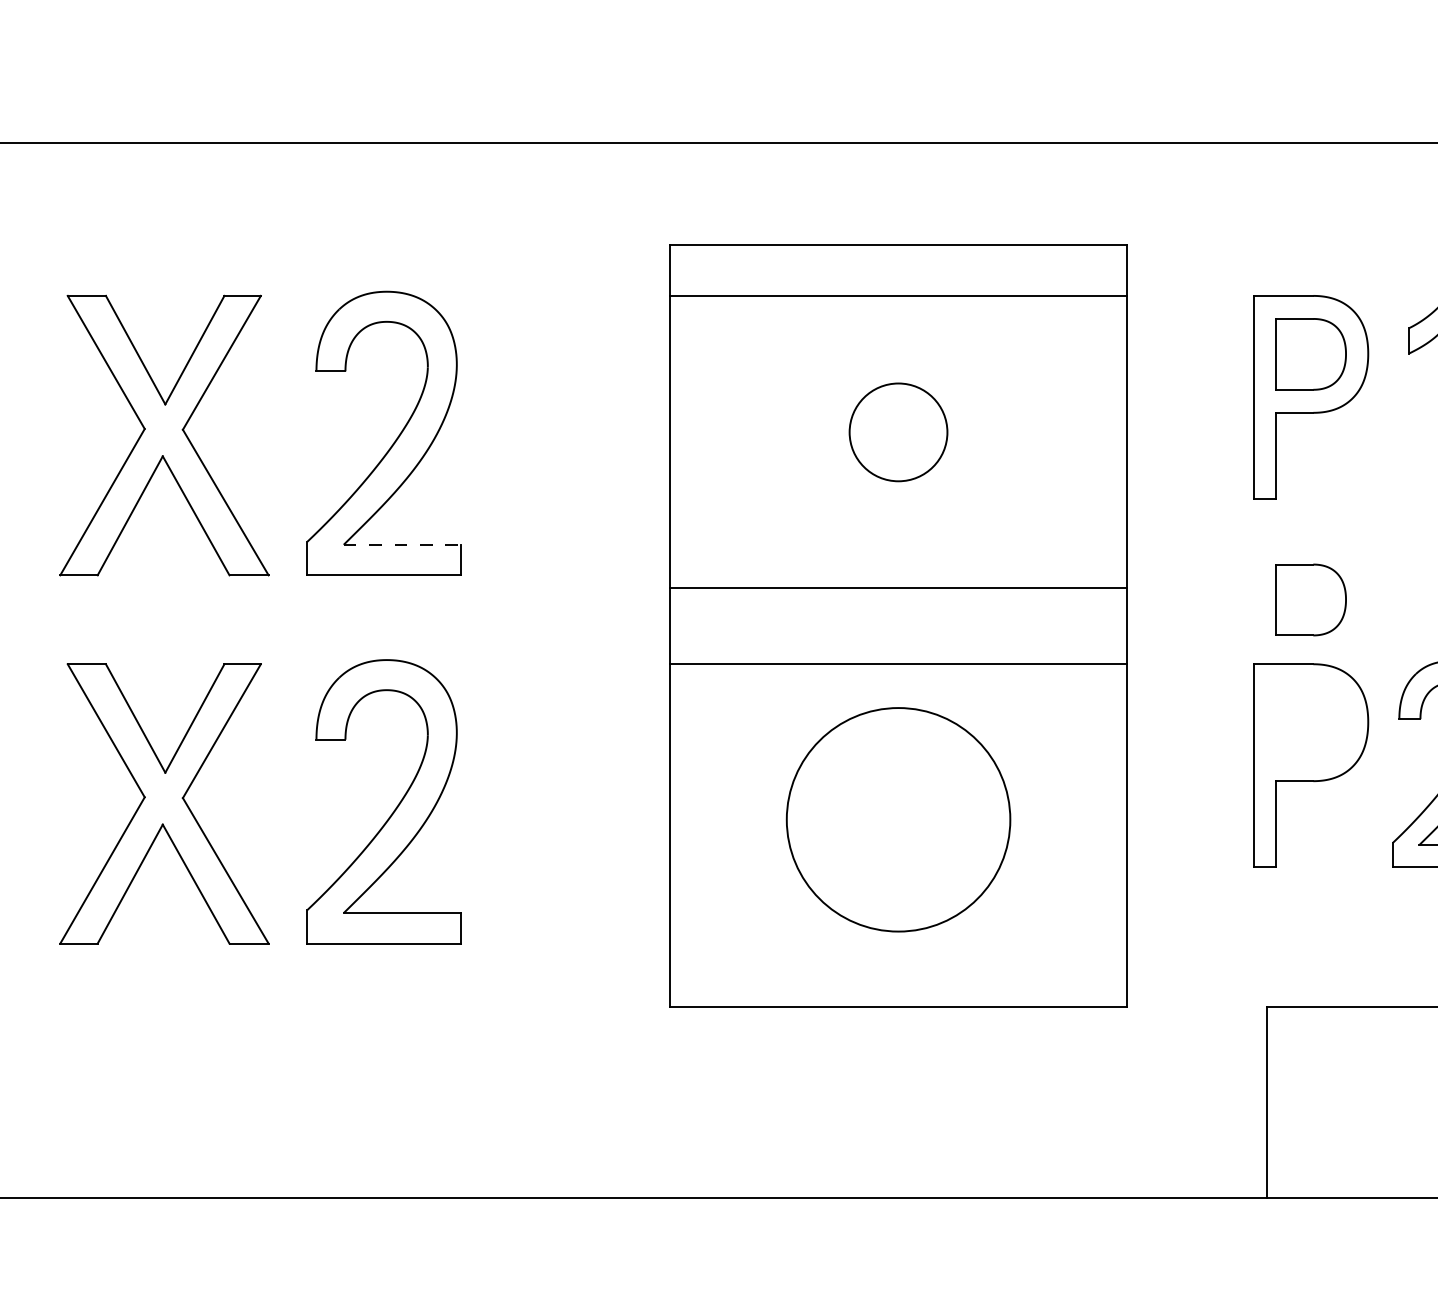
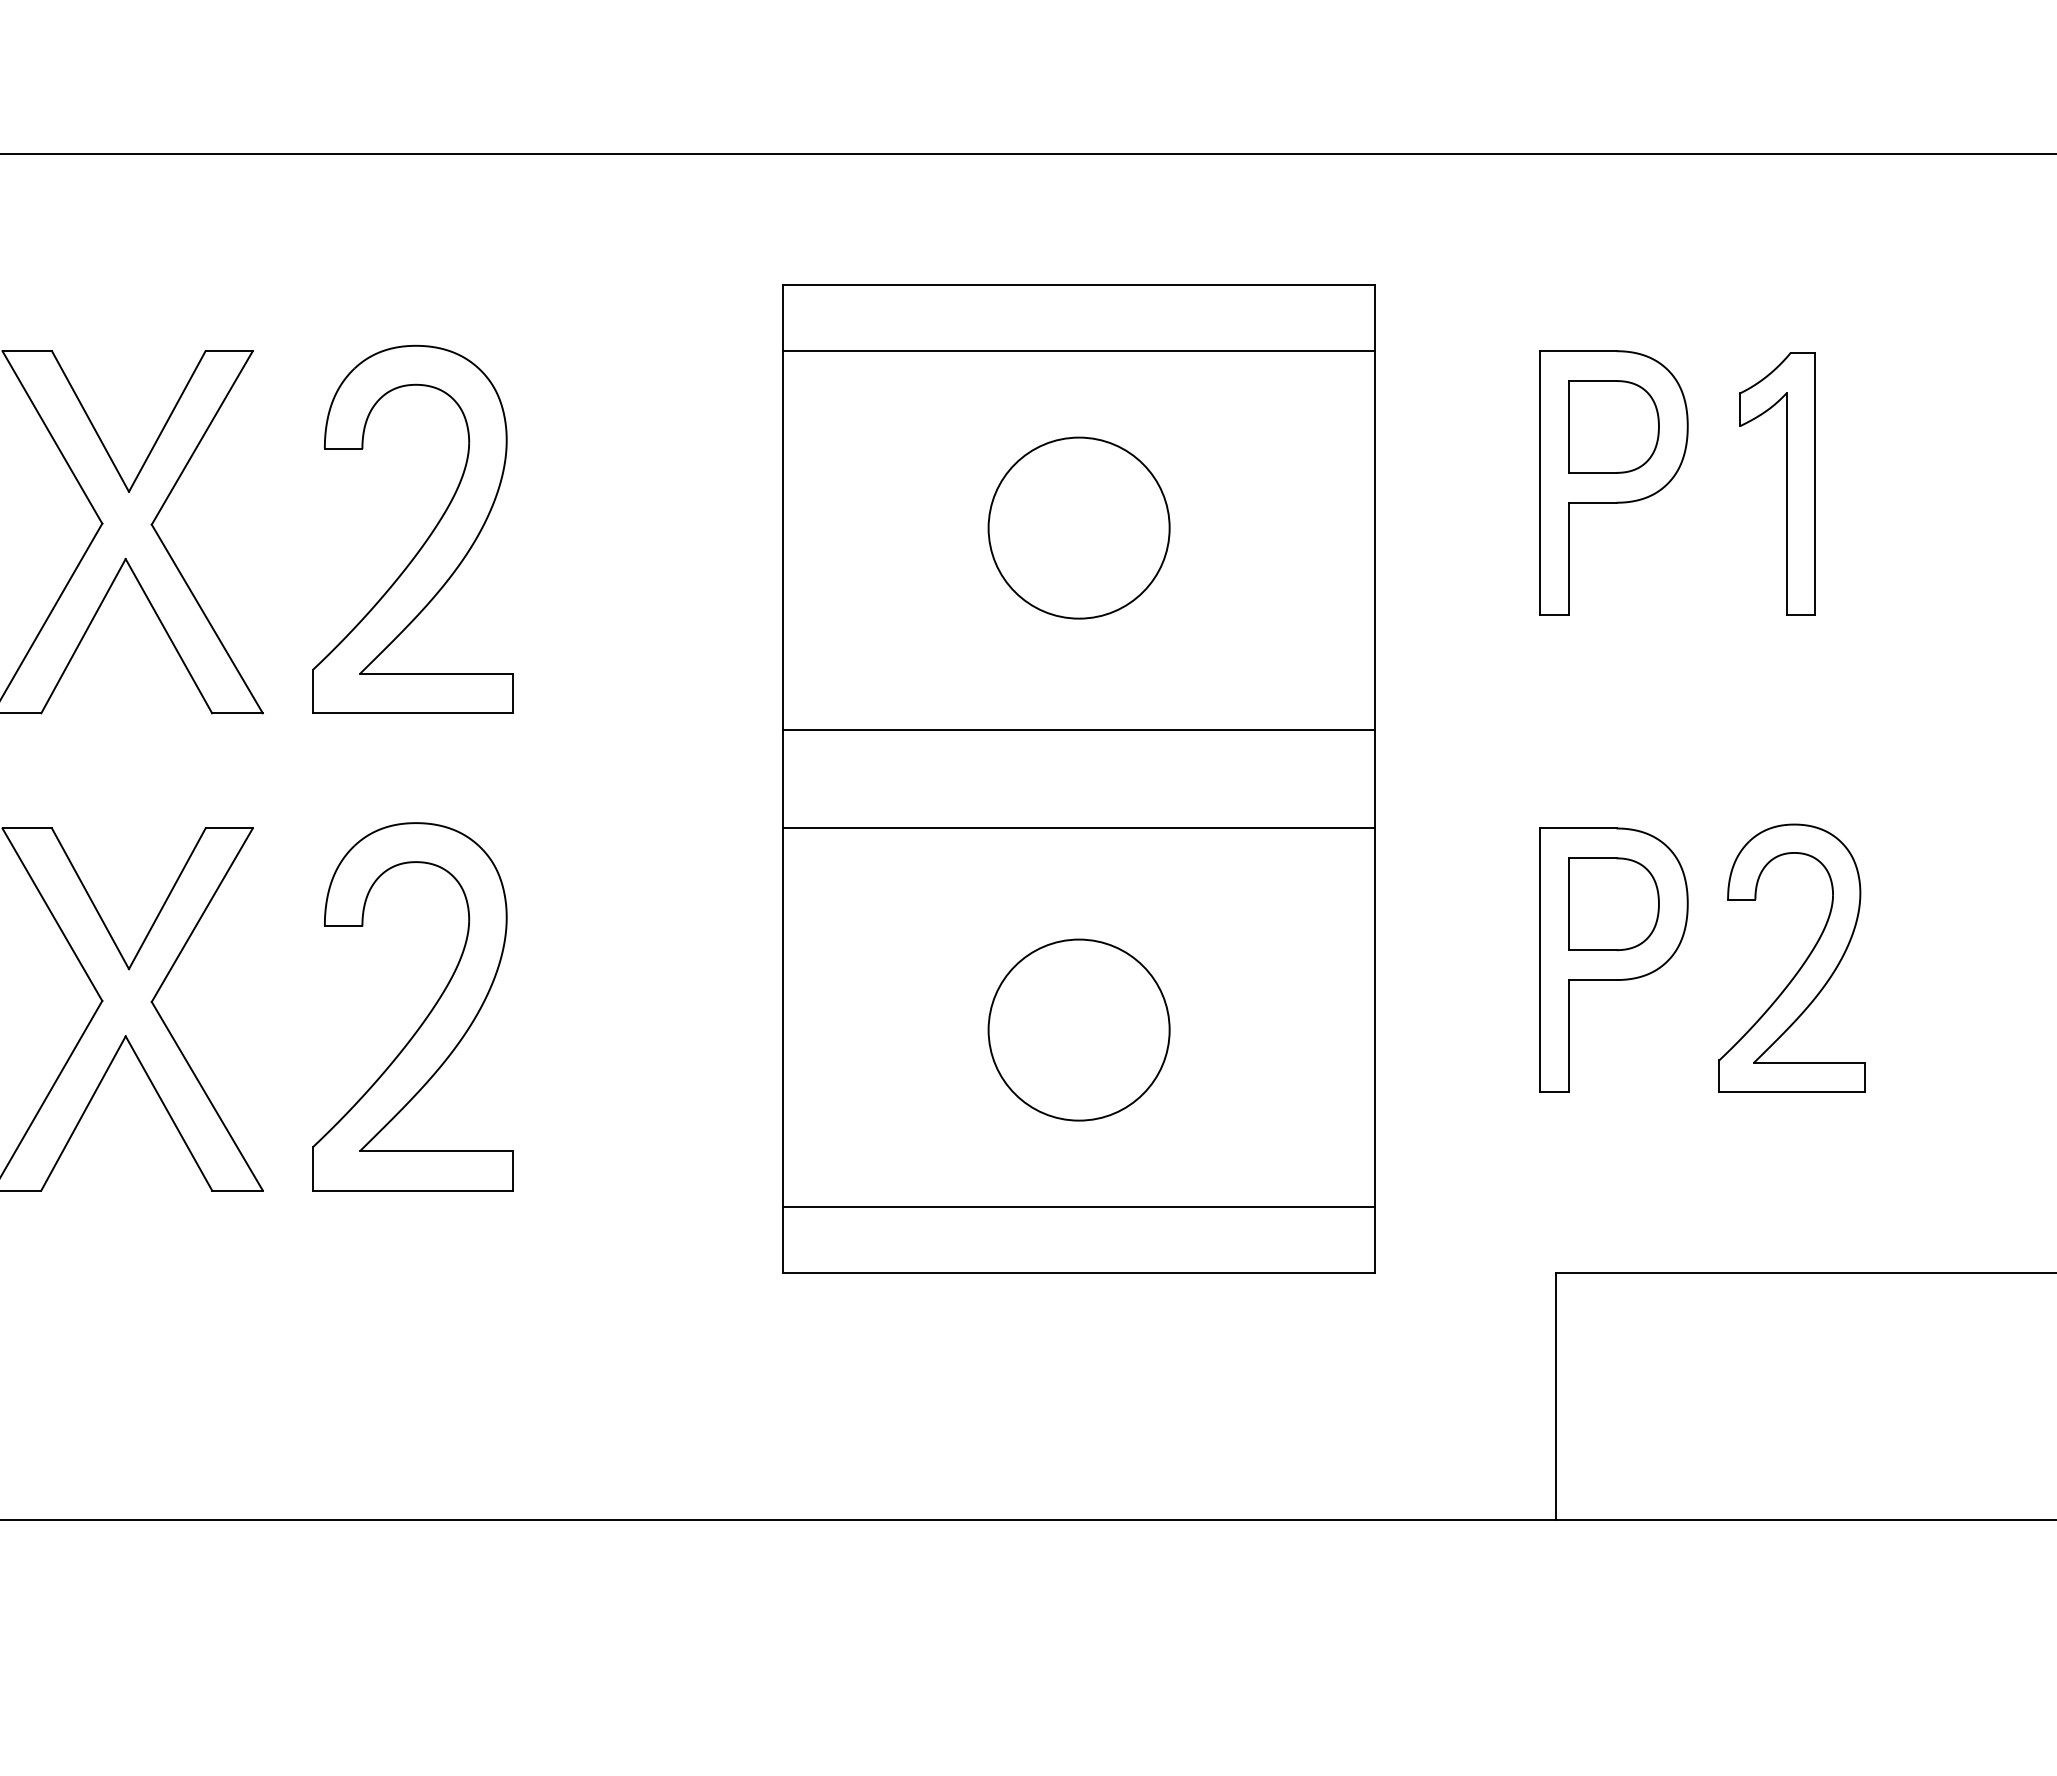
circle: (898, 431) -> (1078, 527), size x1.43
line: (402, 544) -> (436, 673), dashed -> solid
part: (1310, 600) -> (1613, 904), moved
circle: (898, 819) -> (1078, 1029), size x0.62
line: (898, 956) -> (1078, 1207), added

